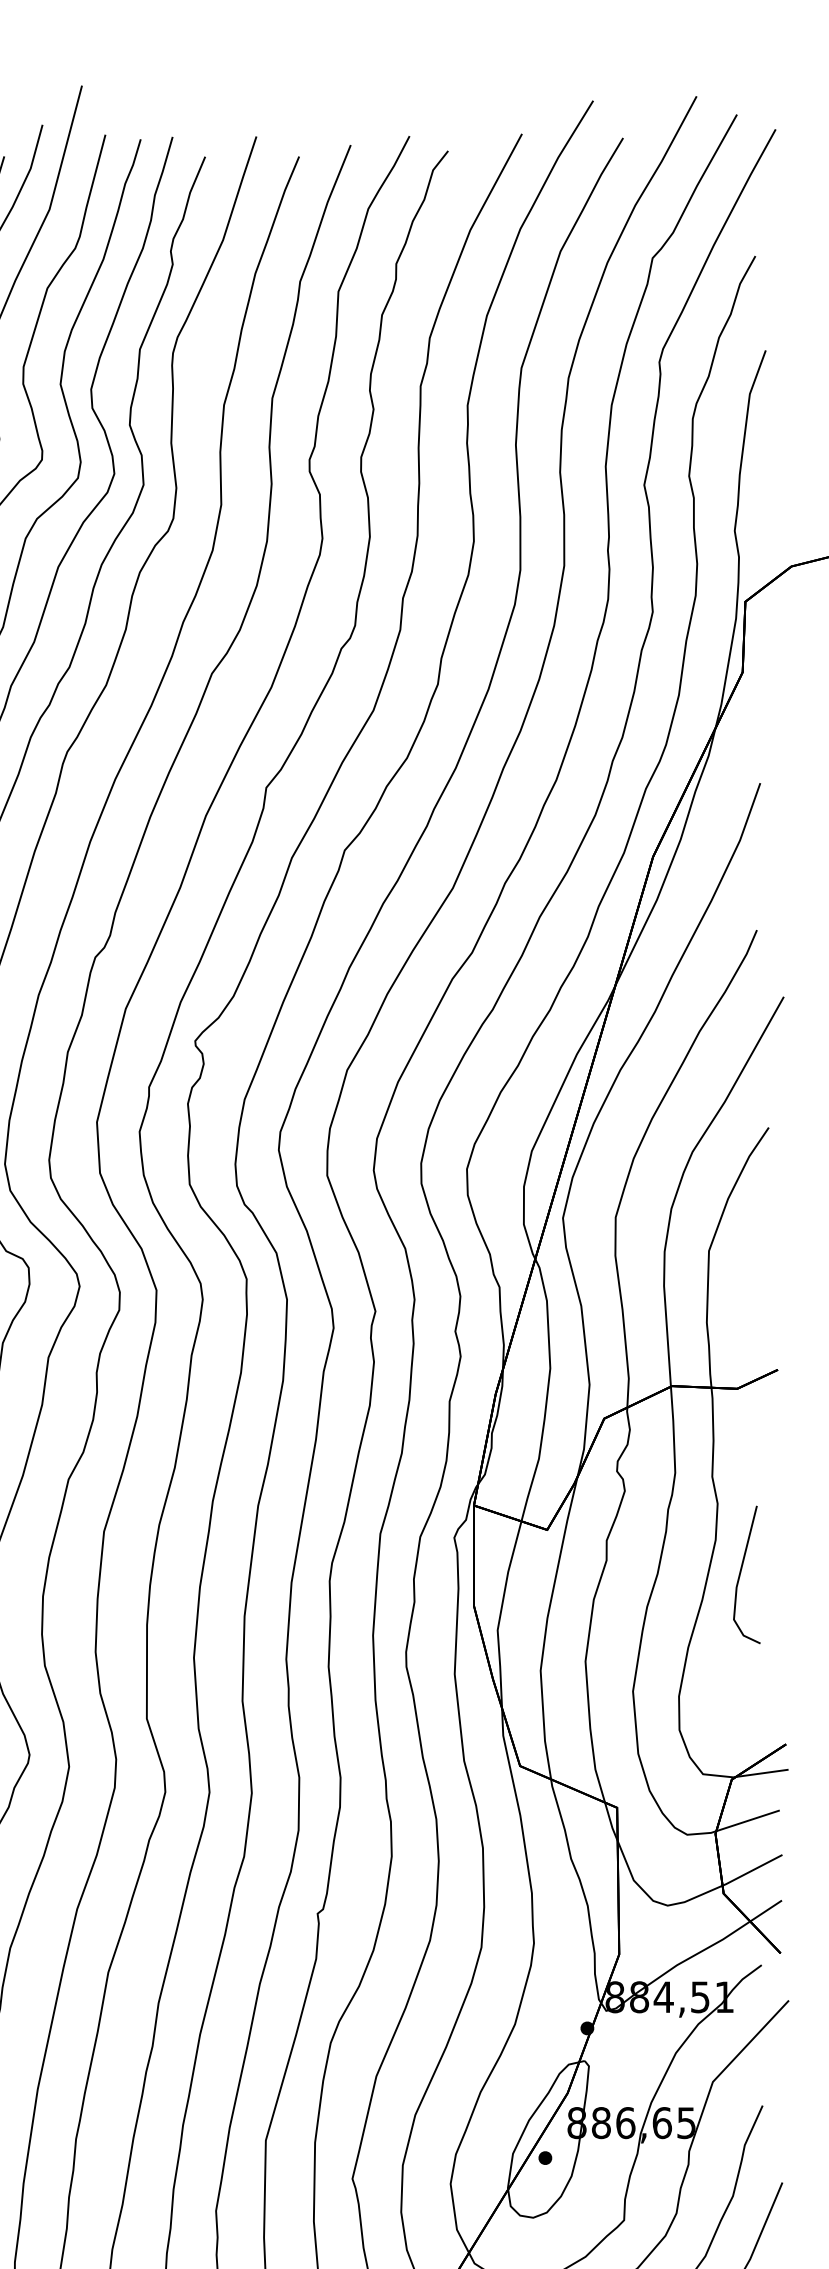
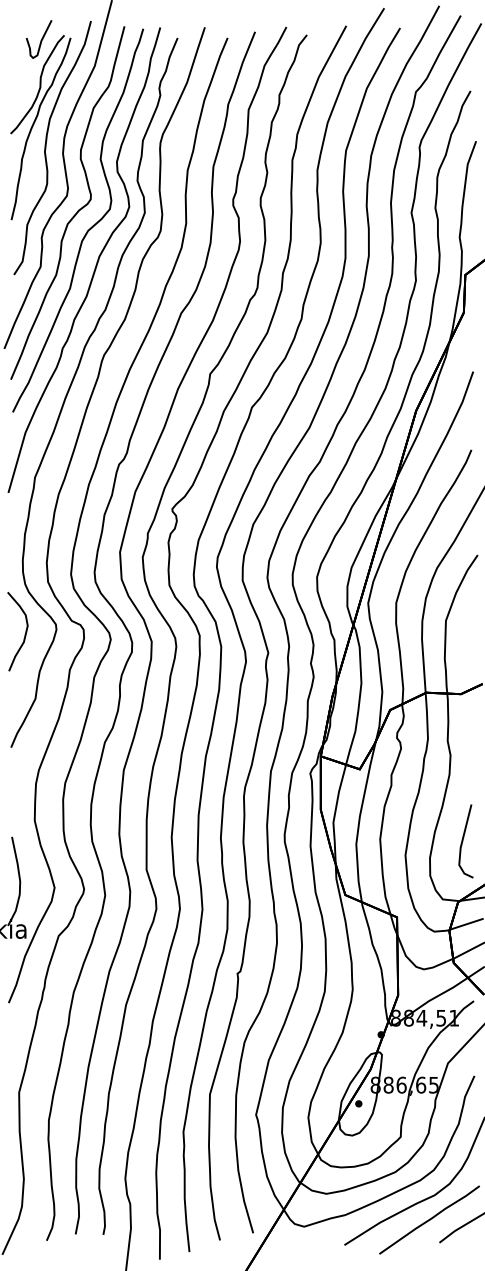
line: (741, 1575) -> (463, 841), moved

